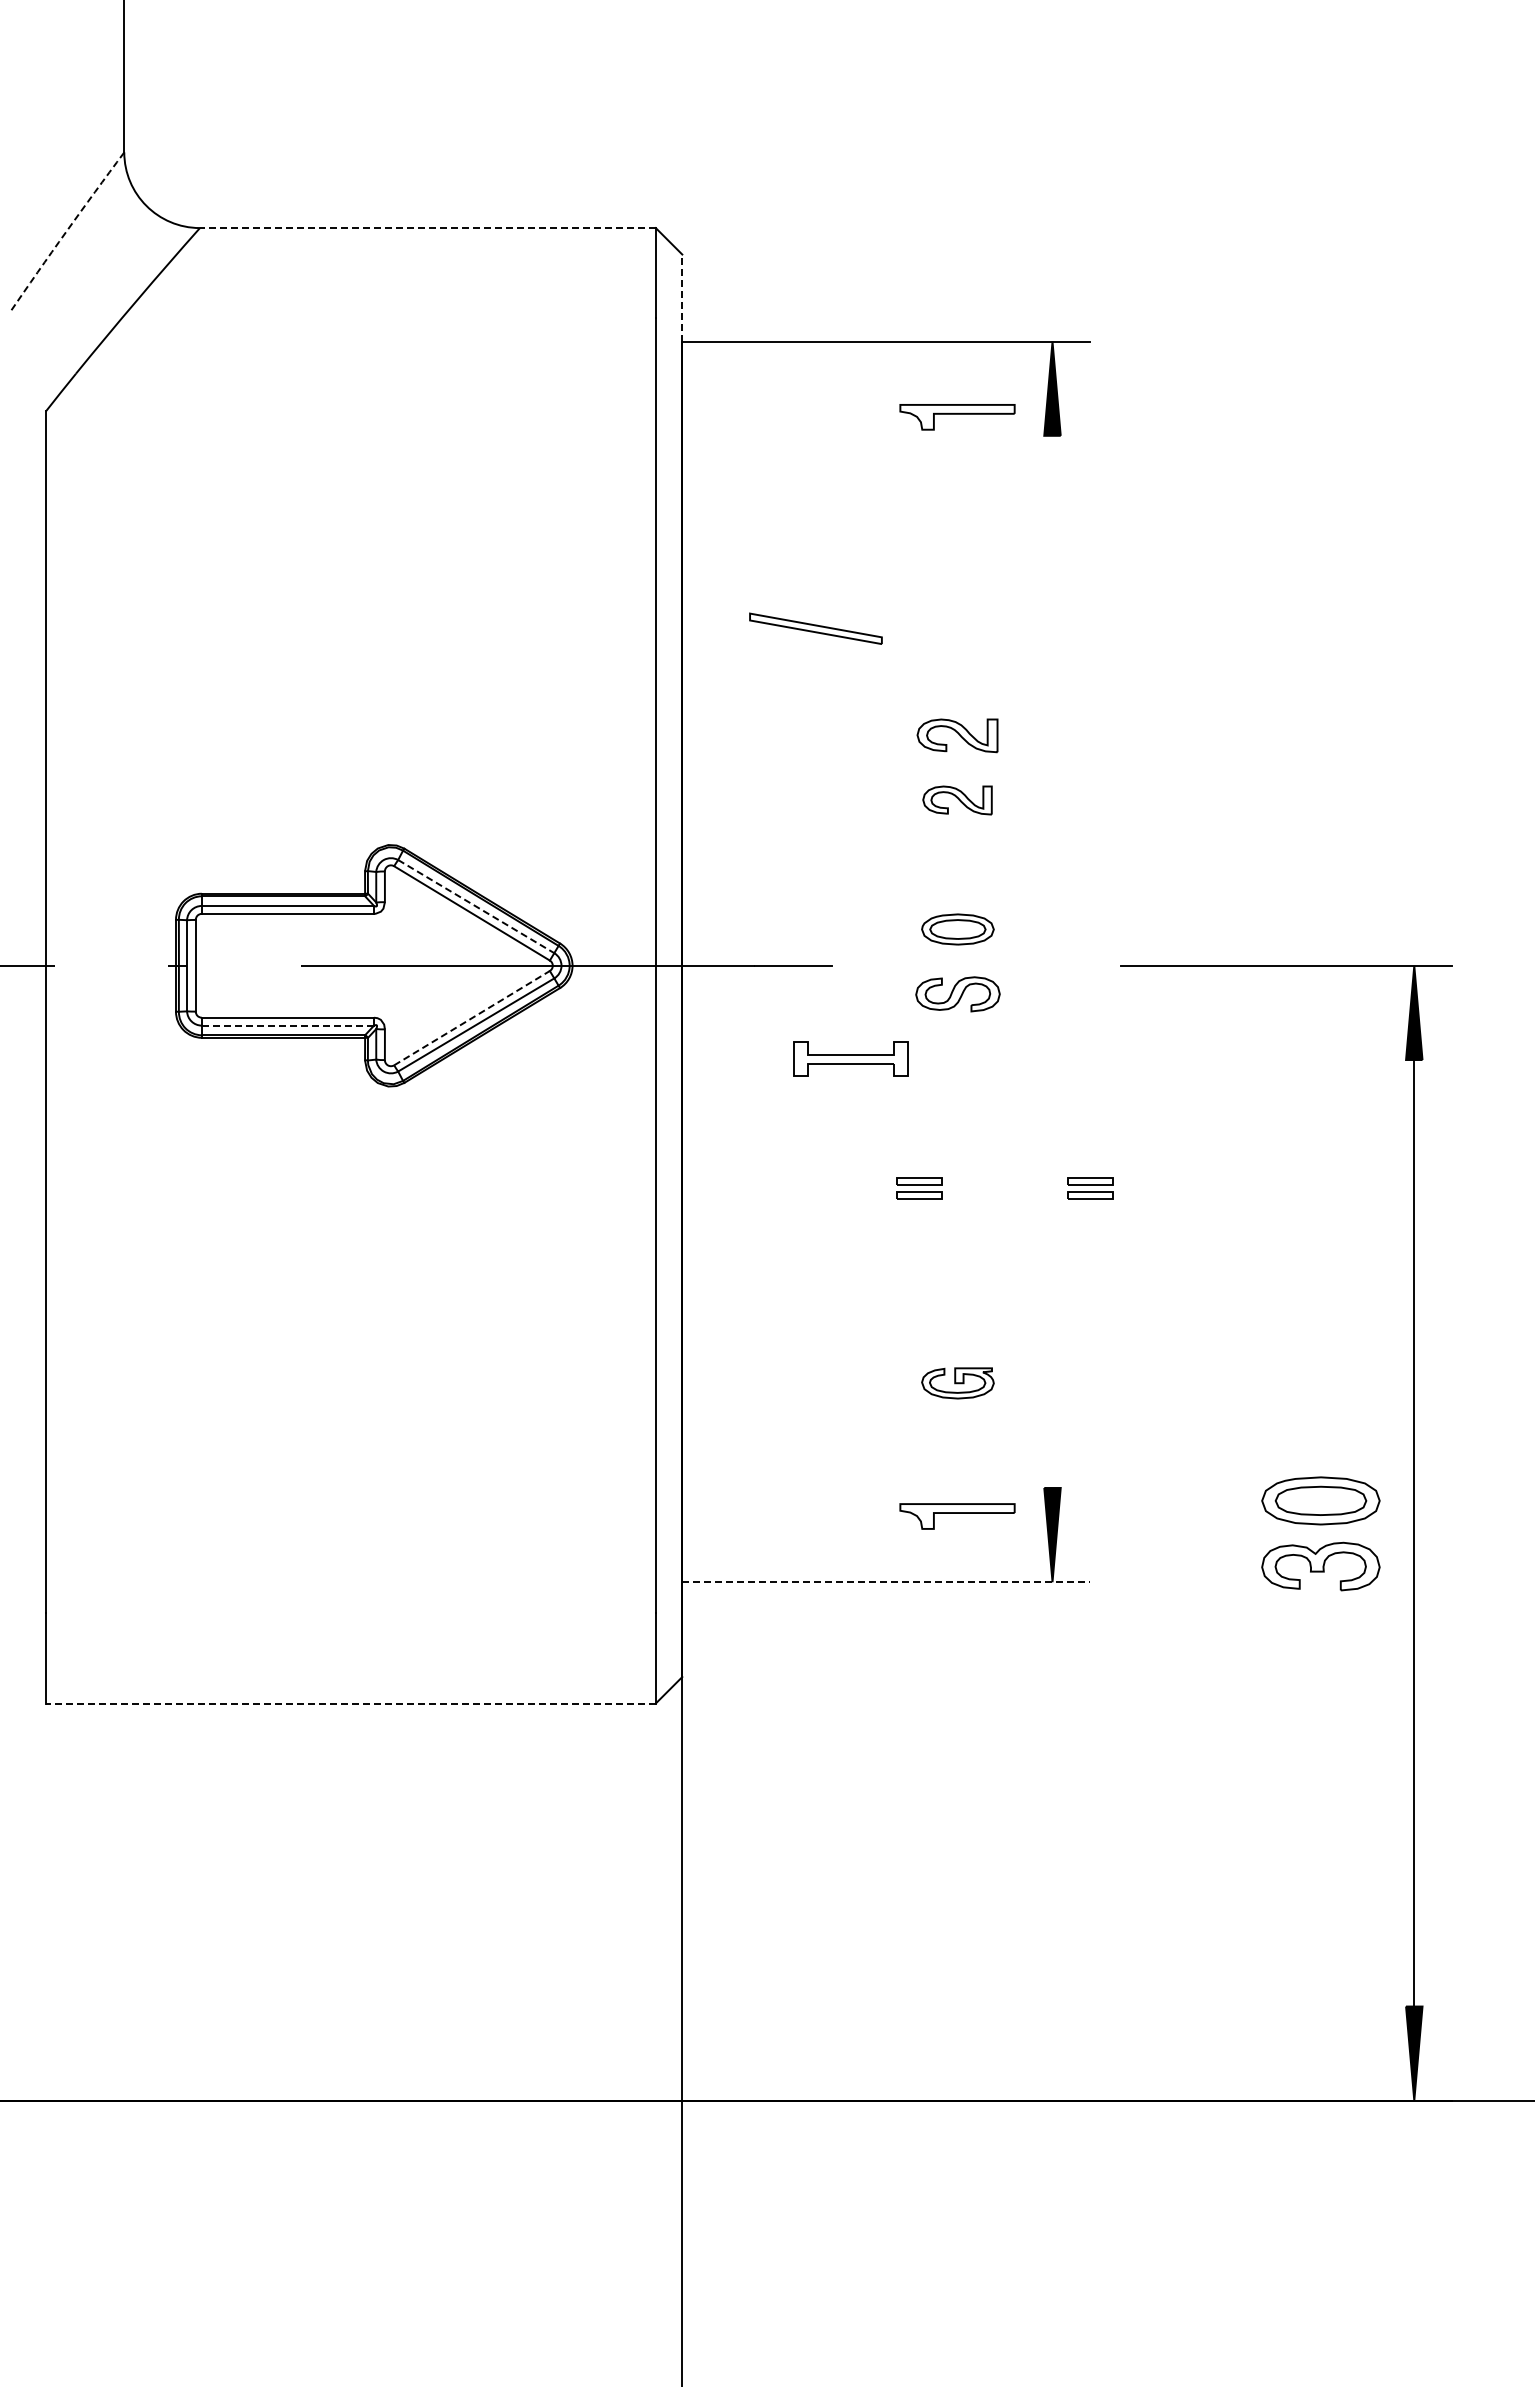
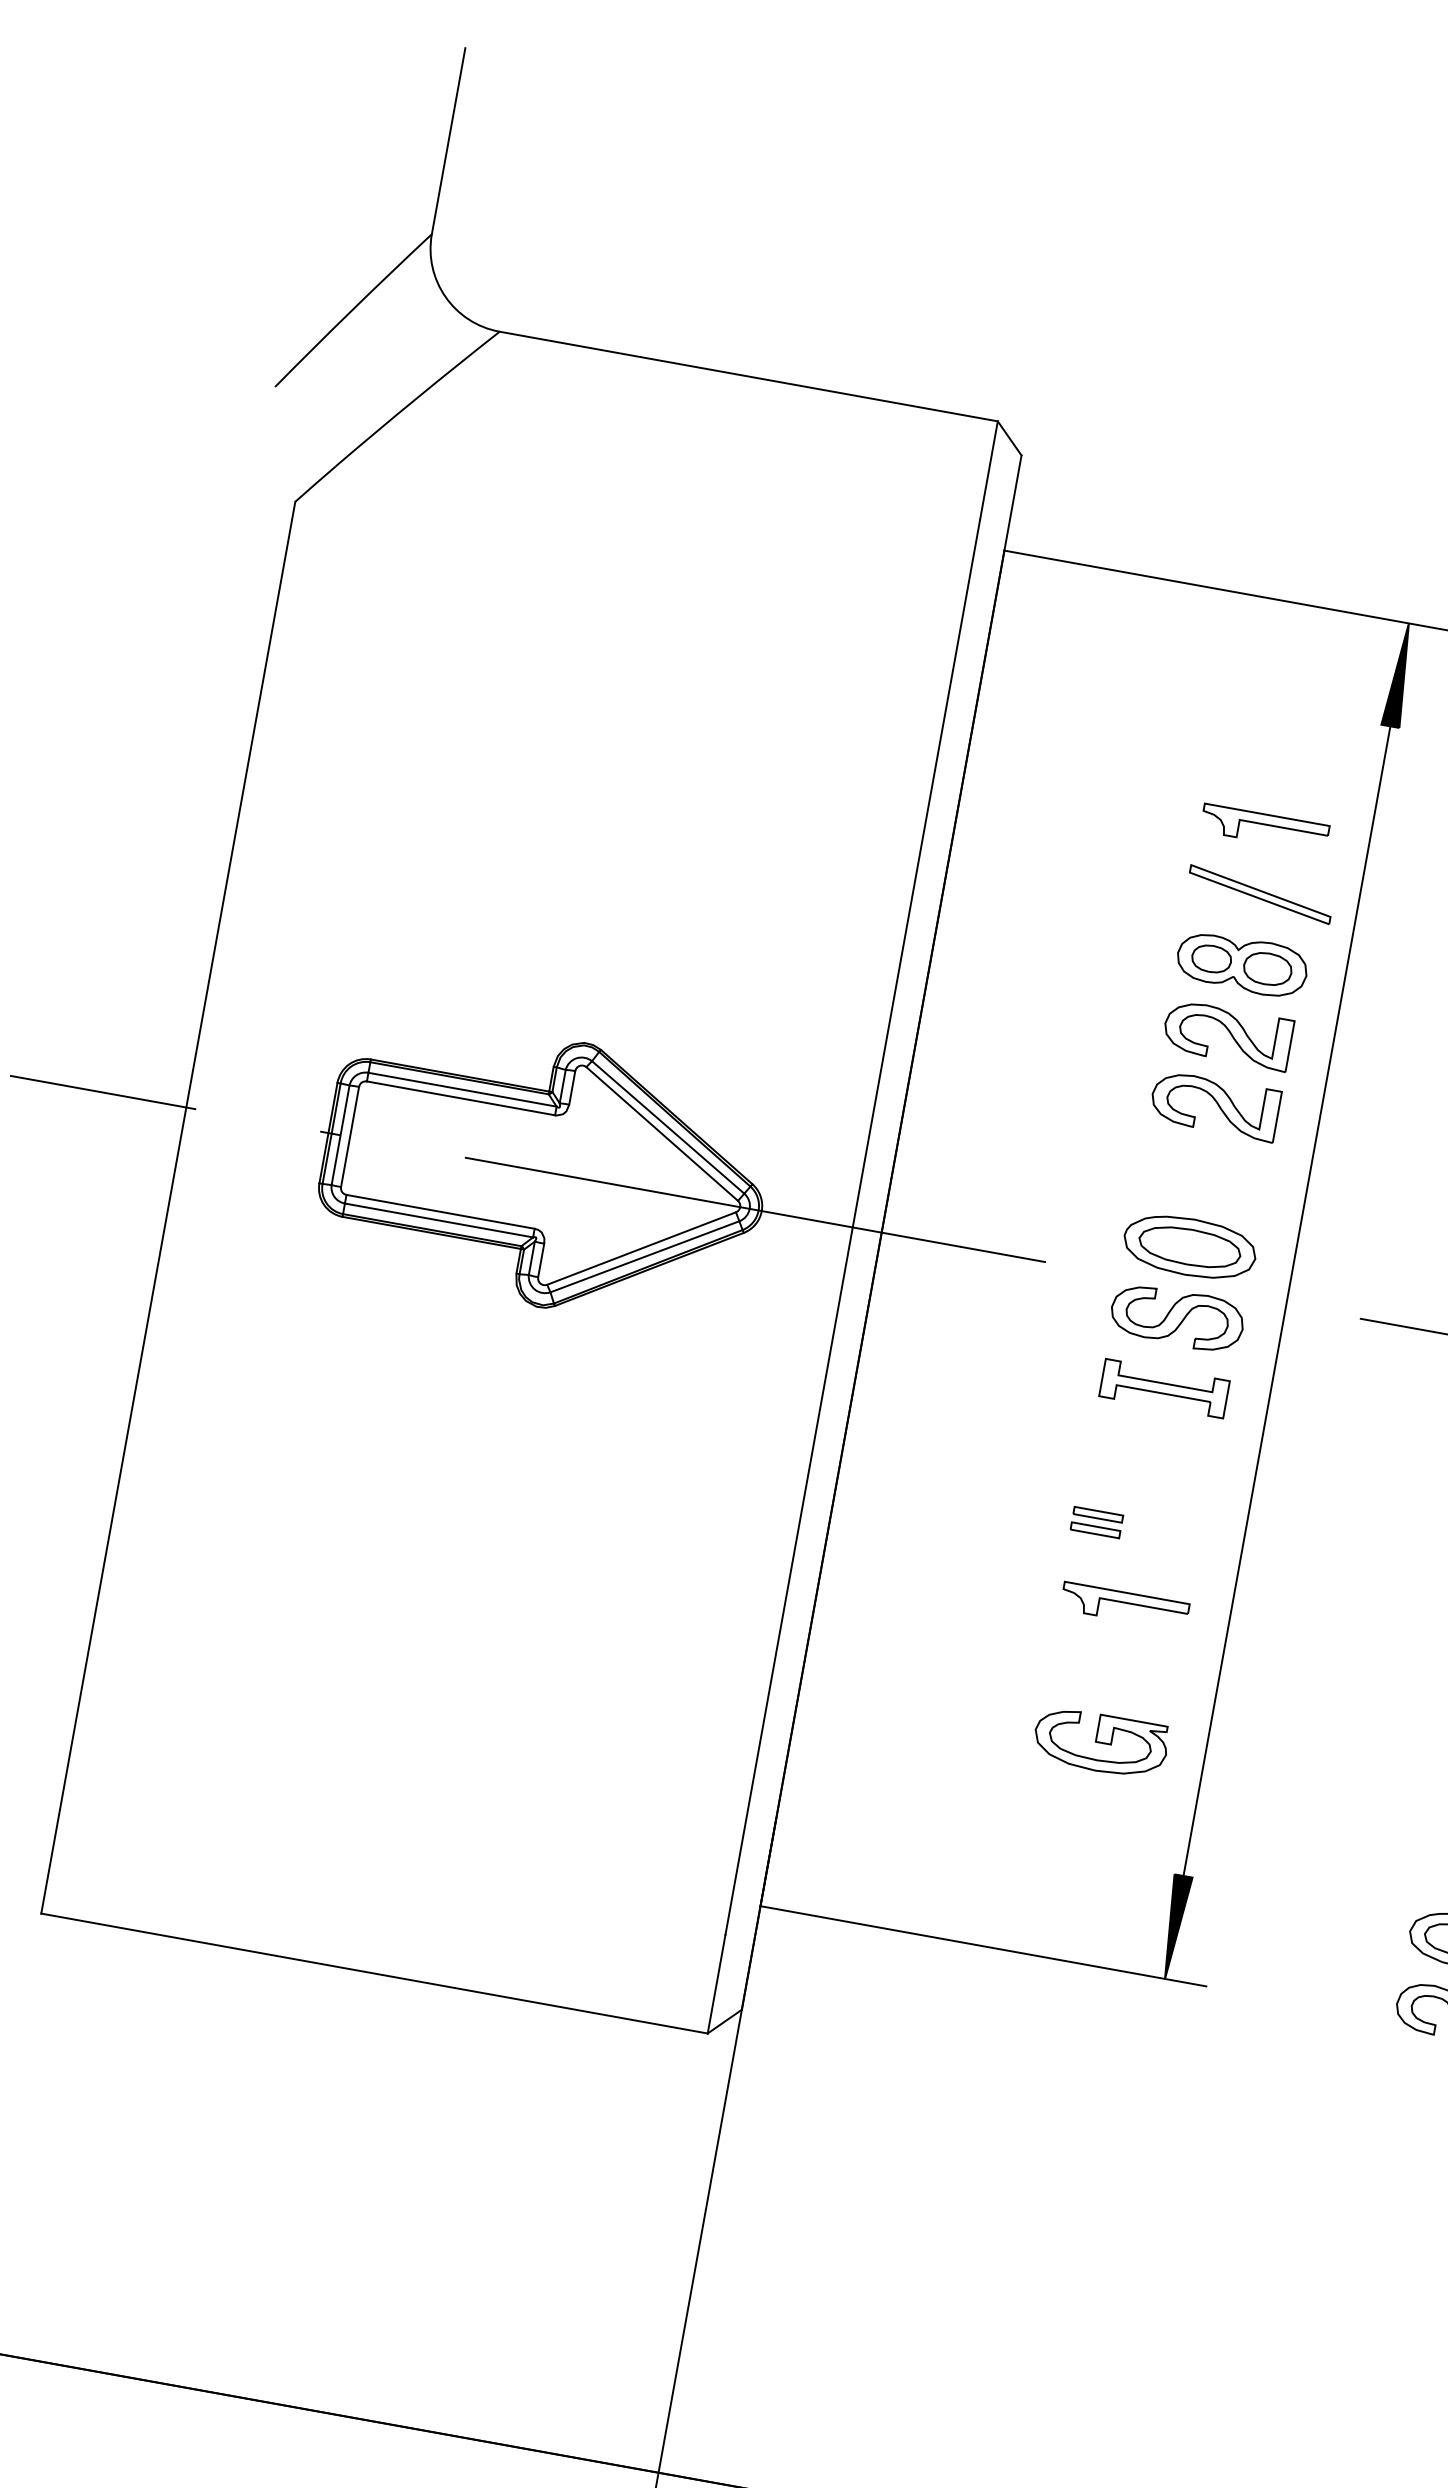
line: (427, 228) -> (748, 376), dashed -> solid
arc: (66, 232) -> (352, 310), dashed -> solid
line: (682, 298) -> (1013, 503), dashed -> solid
part: (957, 417) -> (1264, 828), moved
part: (815, 628) -> (1259, 894), moved
part: (958, 670) -> (1241, 964), added
part: (957, 735) -> (1227, 1035), size x1.43
part: (957, 800) -> (1214, 1106), size x1.67
line: (476, 906) -> (668, 1127), dashed -> solid
part: (957, 929) -> (1189, 1247), size x1.67
line: (1052, 961) -> (1287, 1300), added
part: (957, 994) -> (1176, 1318), size x1.43
line: (472, 1017) -> (642, 1247), dashed -> solid
line: (287, 1025) -> (438, 1220), dashed -> solid
part: (850, 1058) -> (1164, 1388), moved
part: (1090, 1188) -> (1283, 1556), removed
part: (957, 1383) -> (1100, 1743), size x1.67
part: (957, 1516) -> (1124, 1606), moved
line: (886, 1582) -> (983, 1946), dashed -> solid
line: (350, 1703) -> (374, 1973), dashed -> solid

